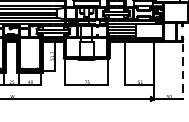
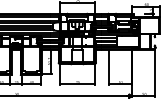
line: (182, 71) -> (155, 73), dashed -> solid

